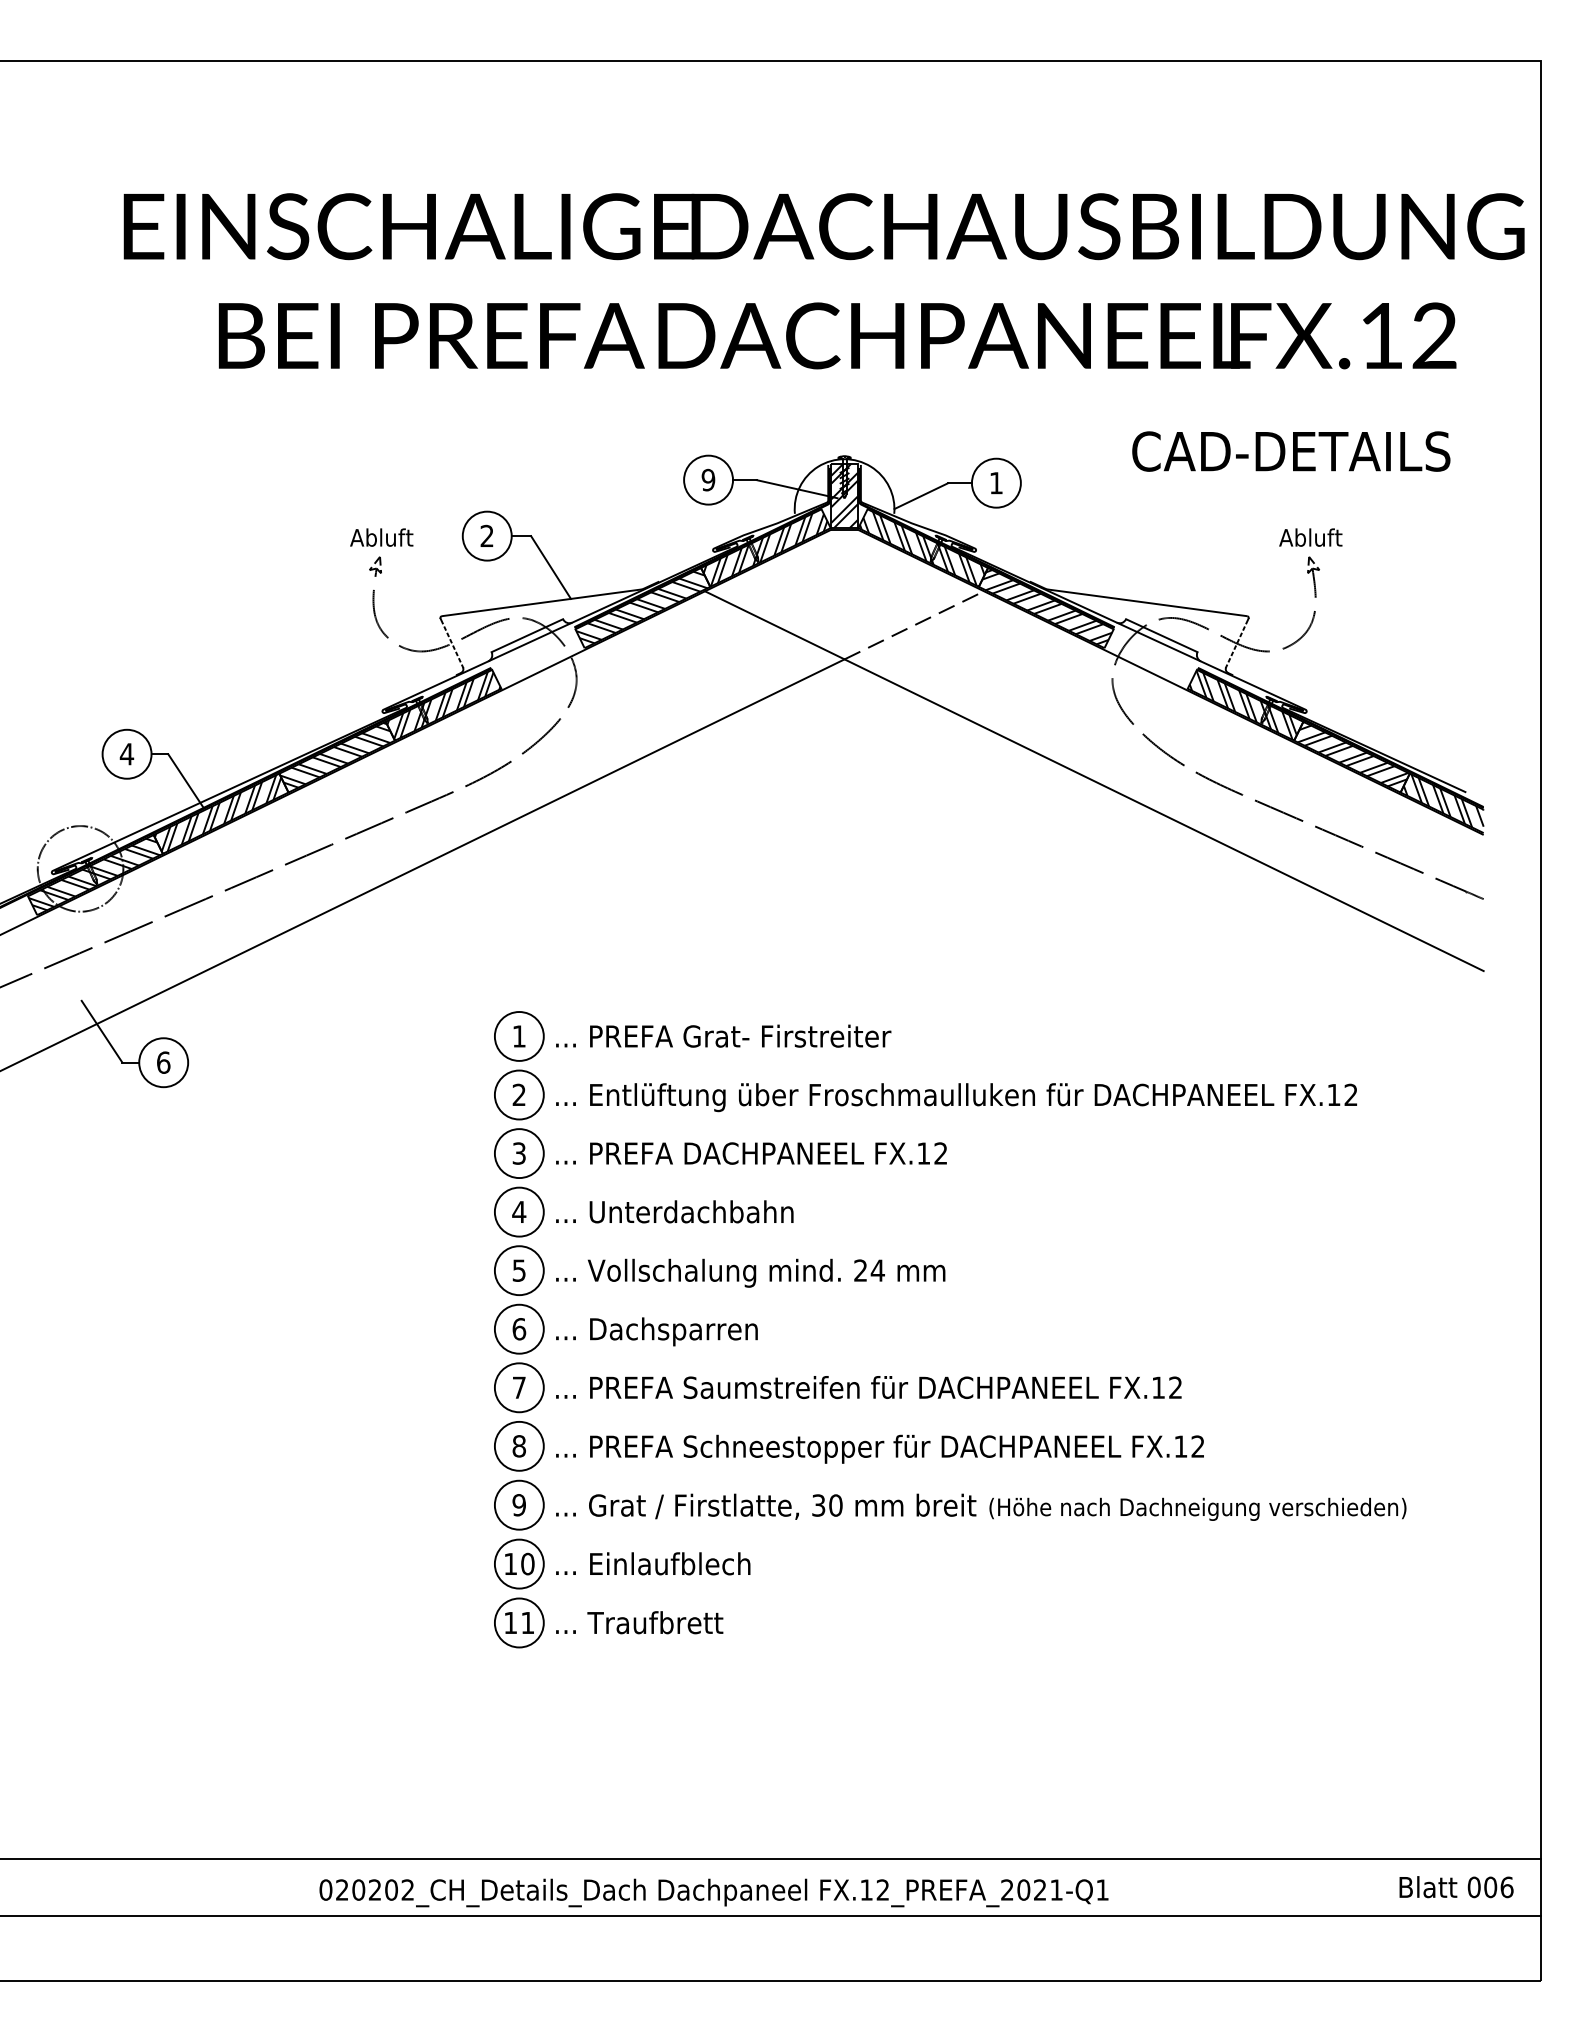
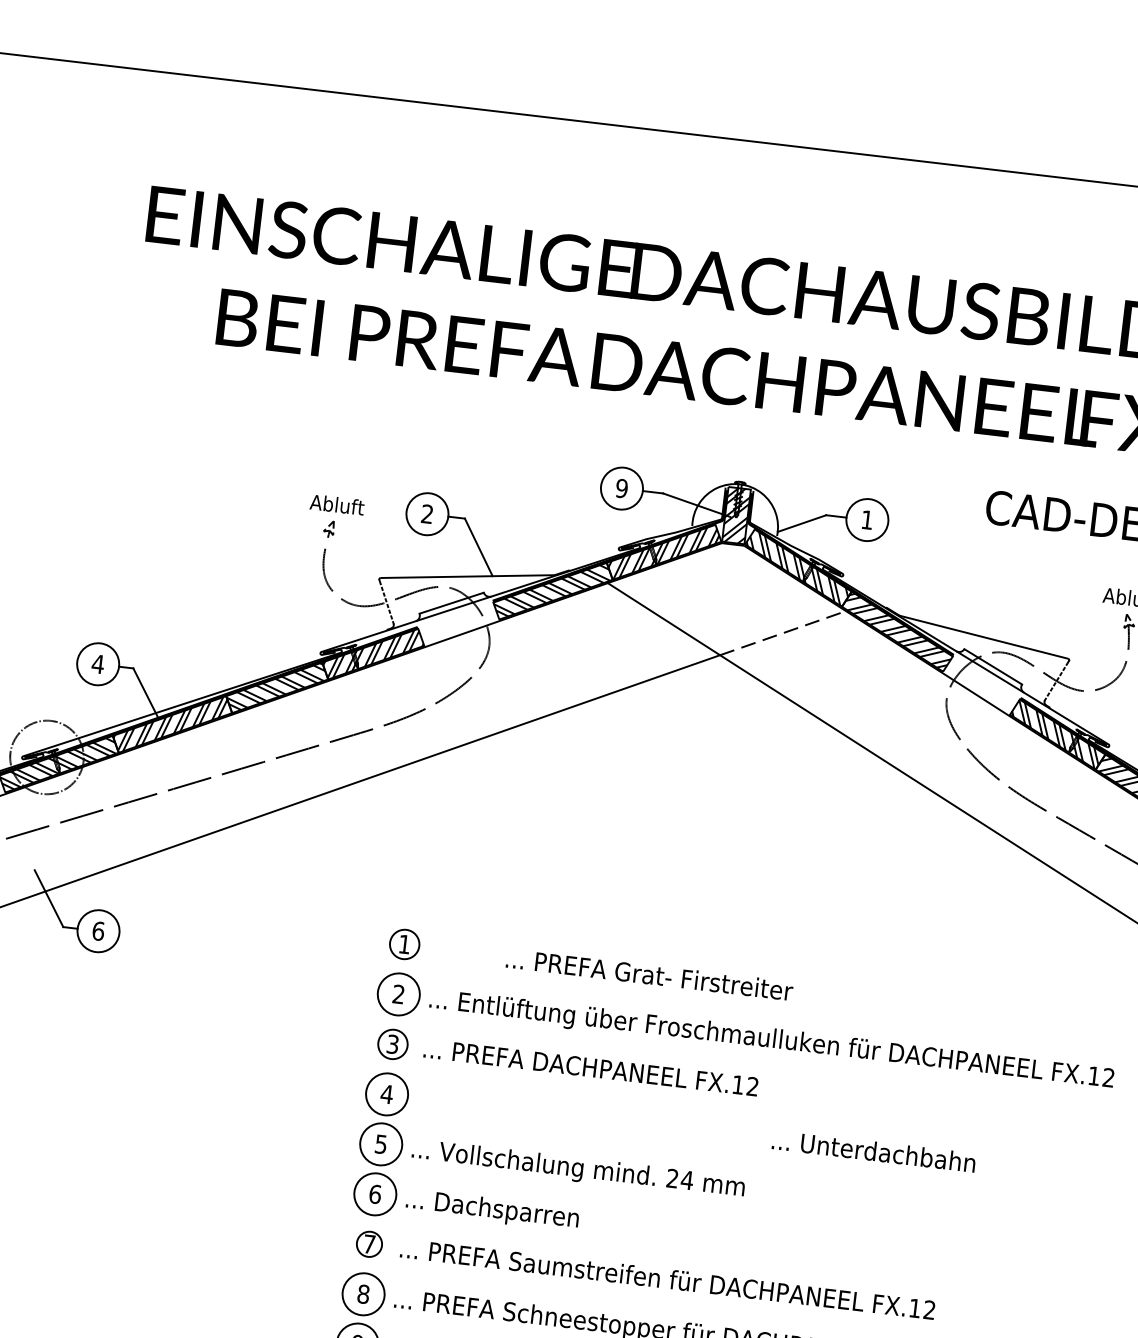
text: (723, 1035) -> (649, 974), moved
circle: (518, 1036) -> (403, 944), size x0.7
circle: (518, 1153) -> (392, 1044), size x0.7
text: (674, 1211) -> (873, 1151), moved
circle: (518, 1387) -> (368, 1244), size x0.6

